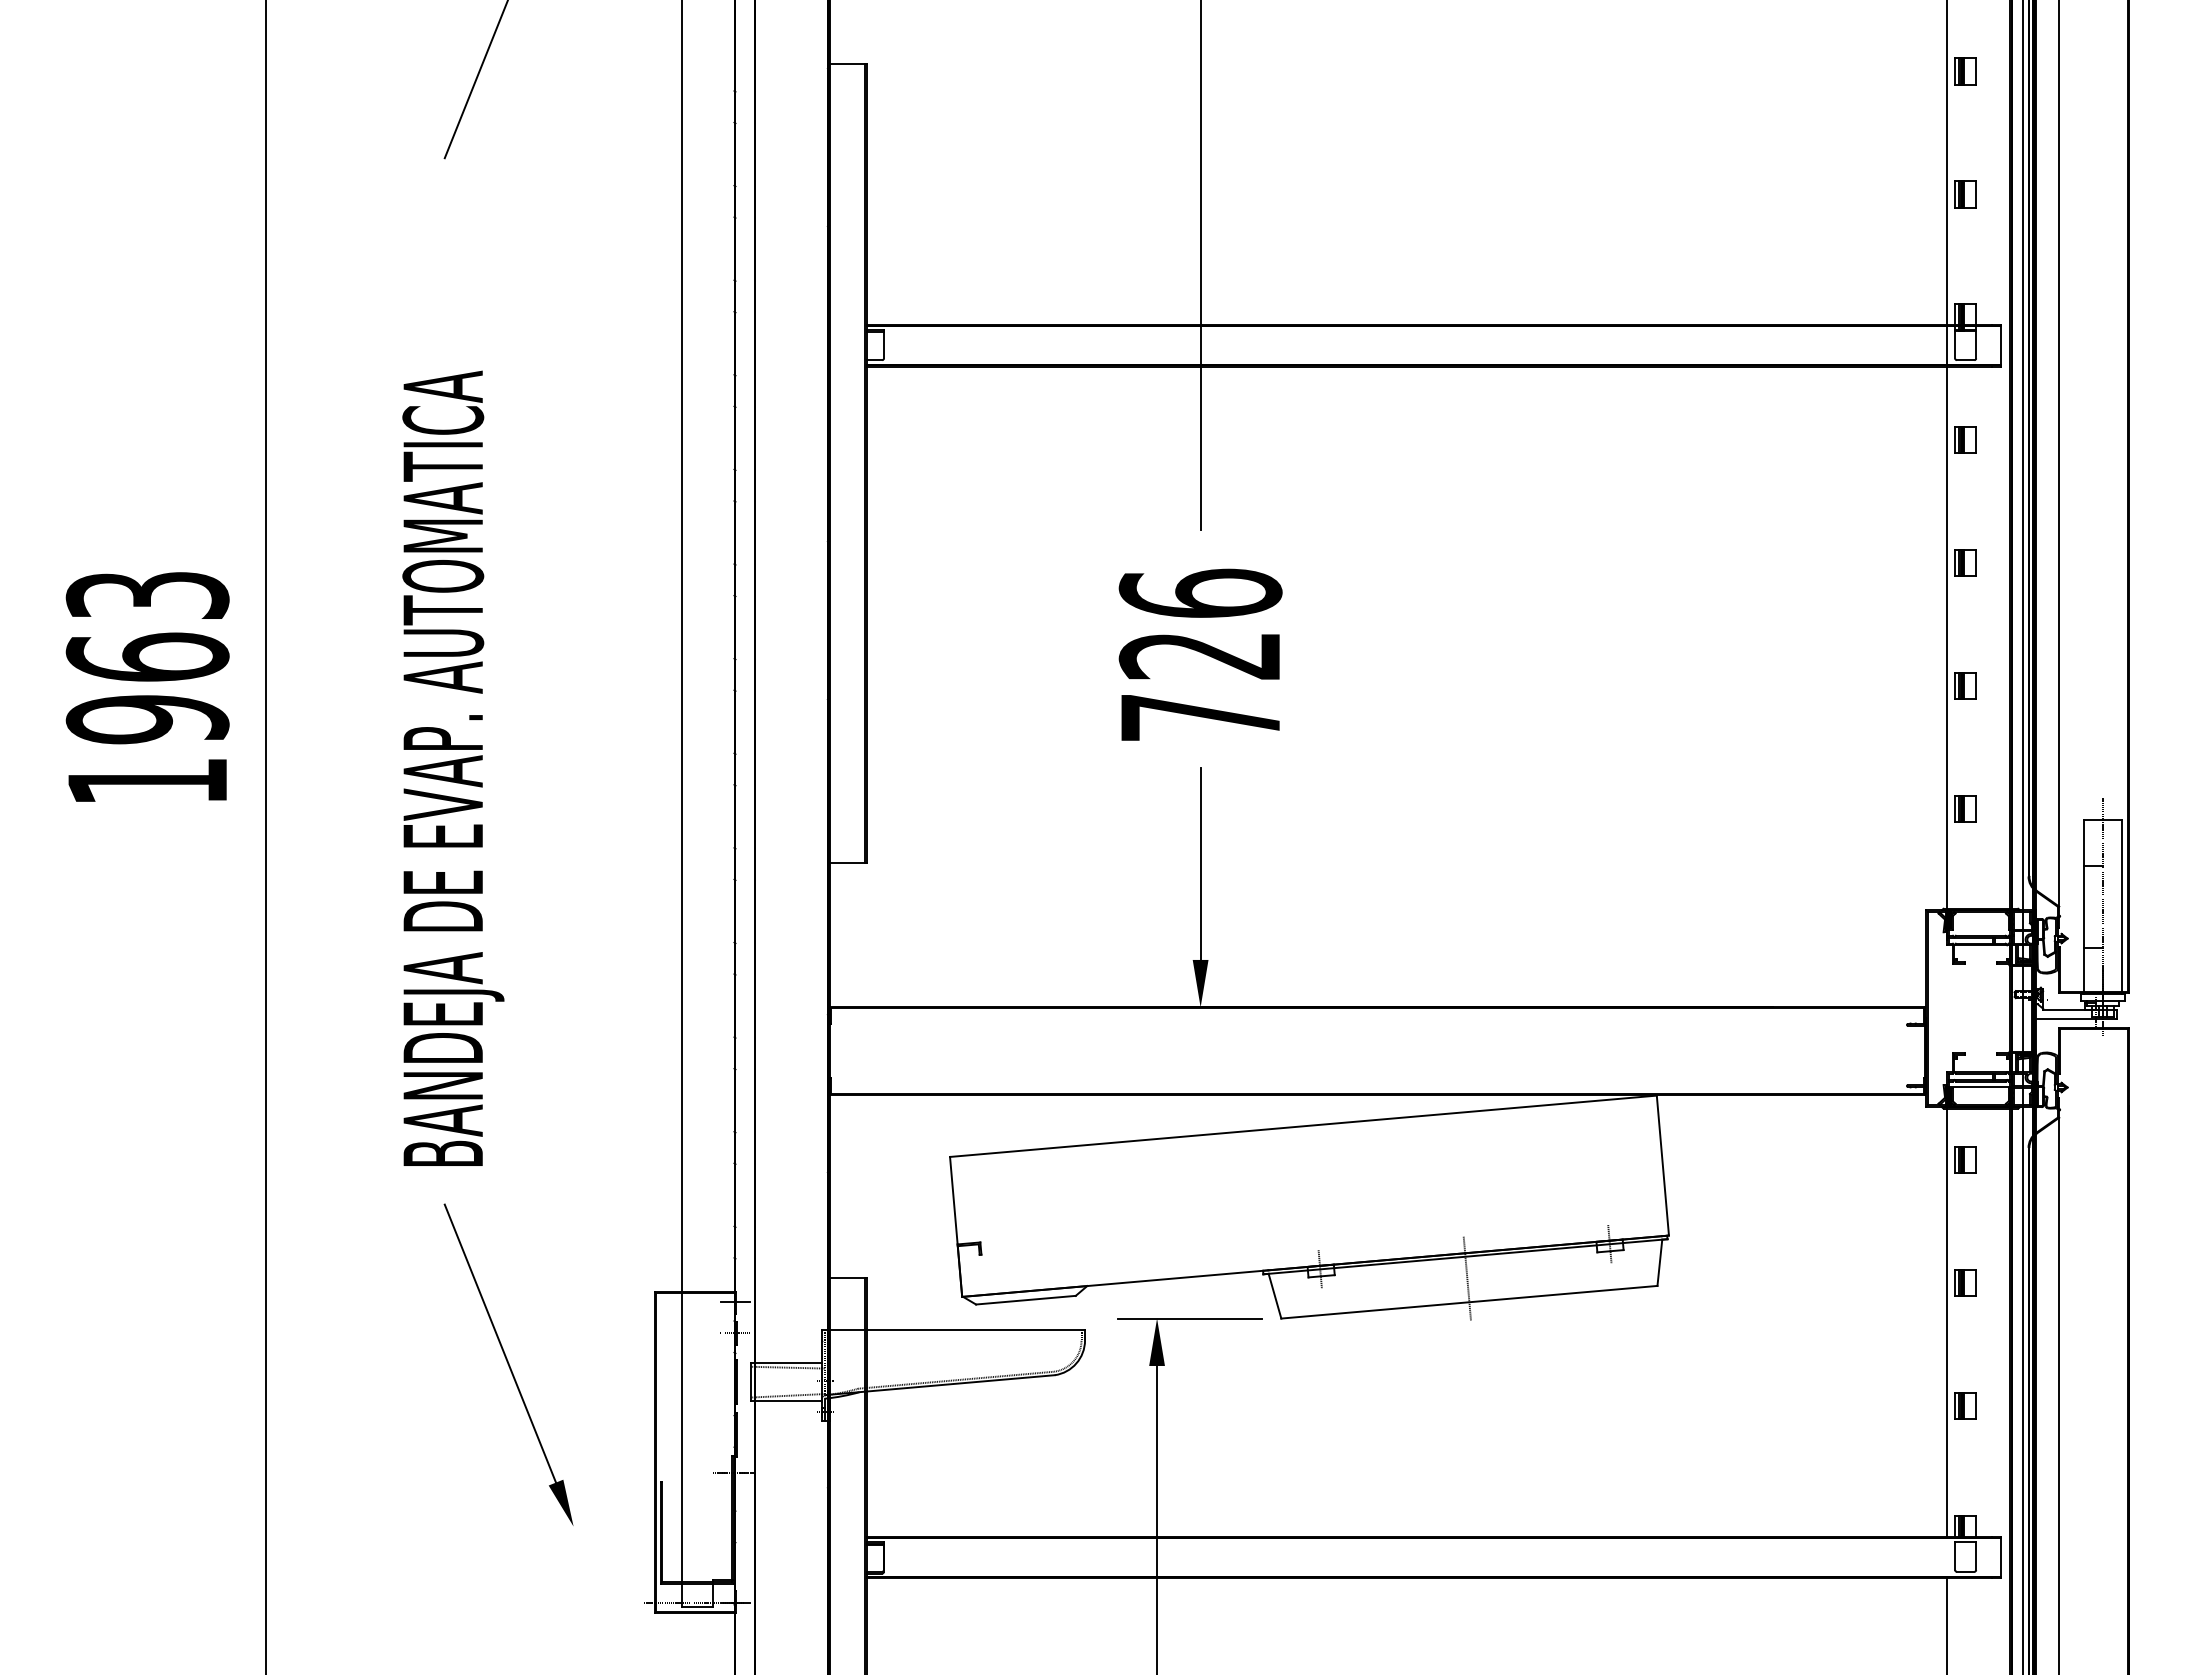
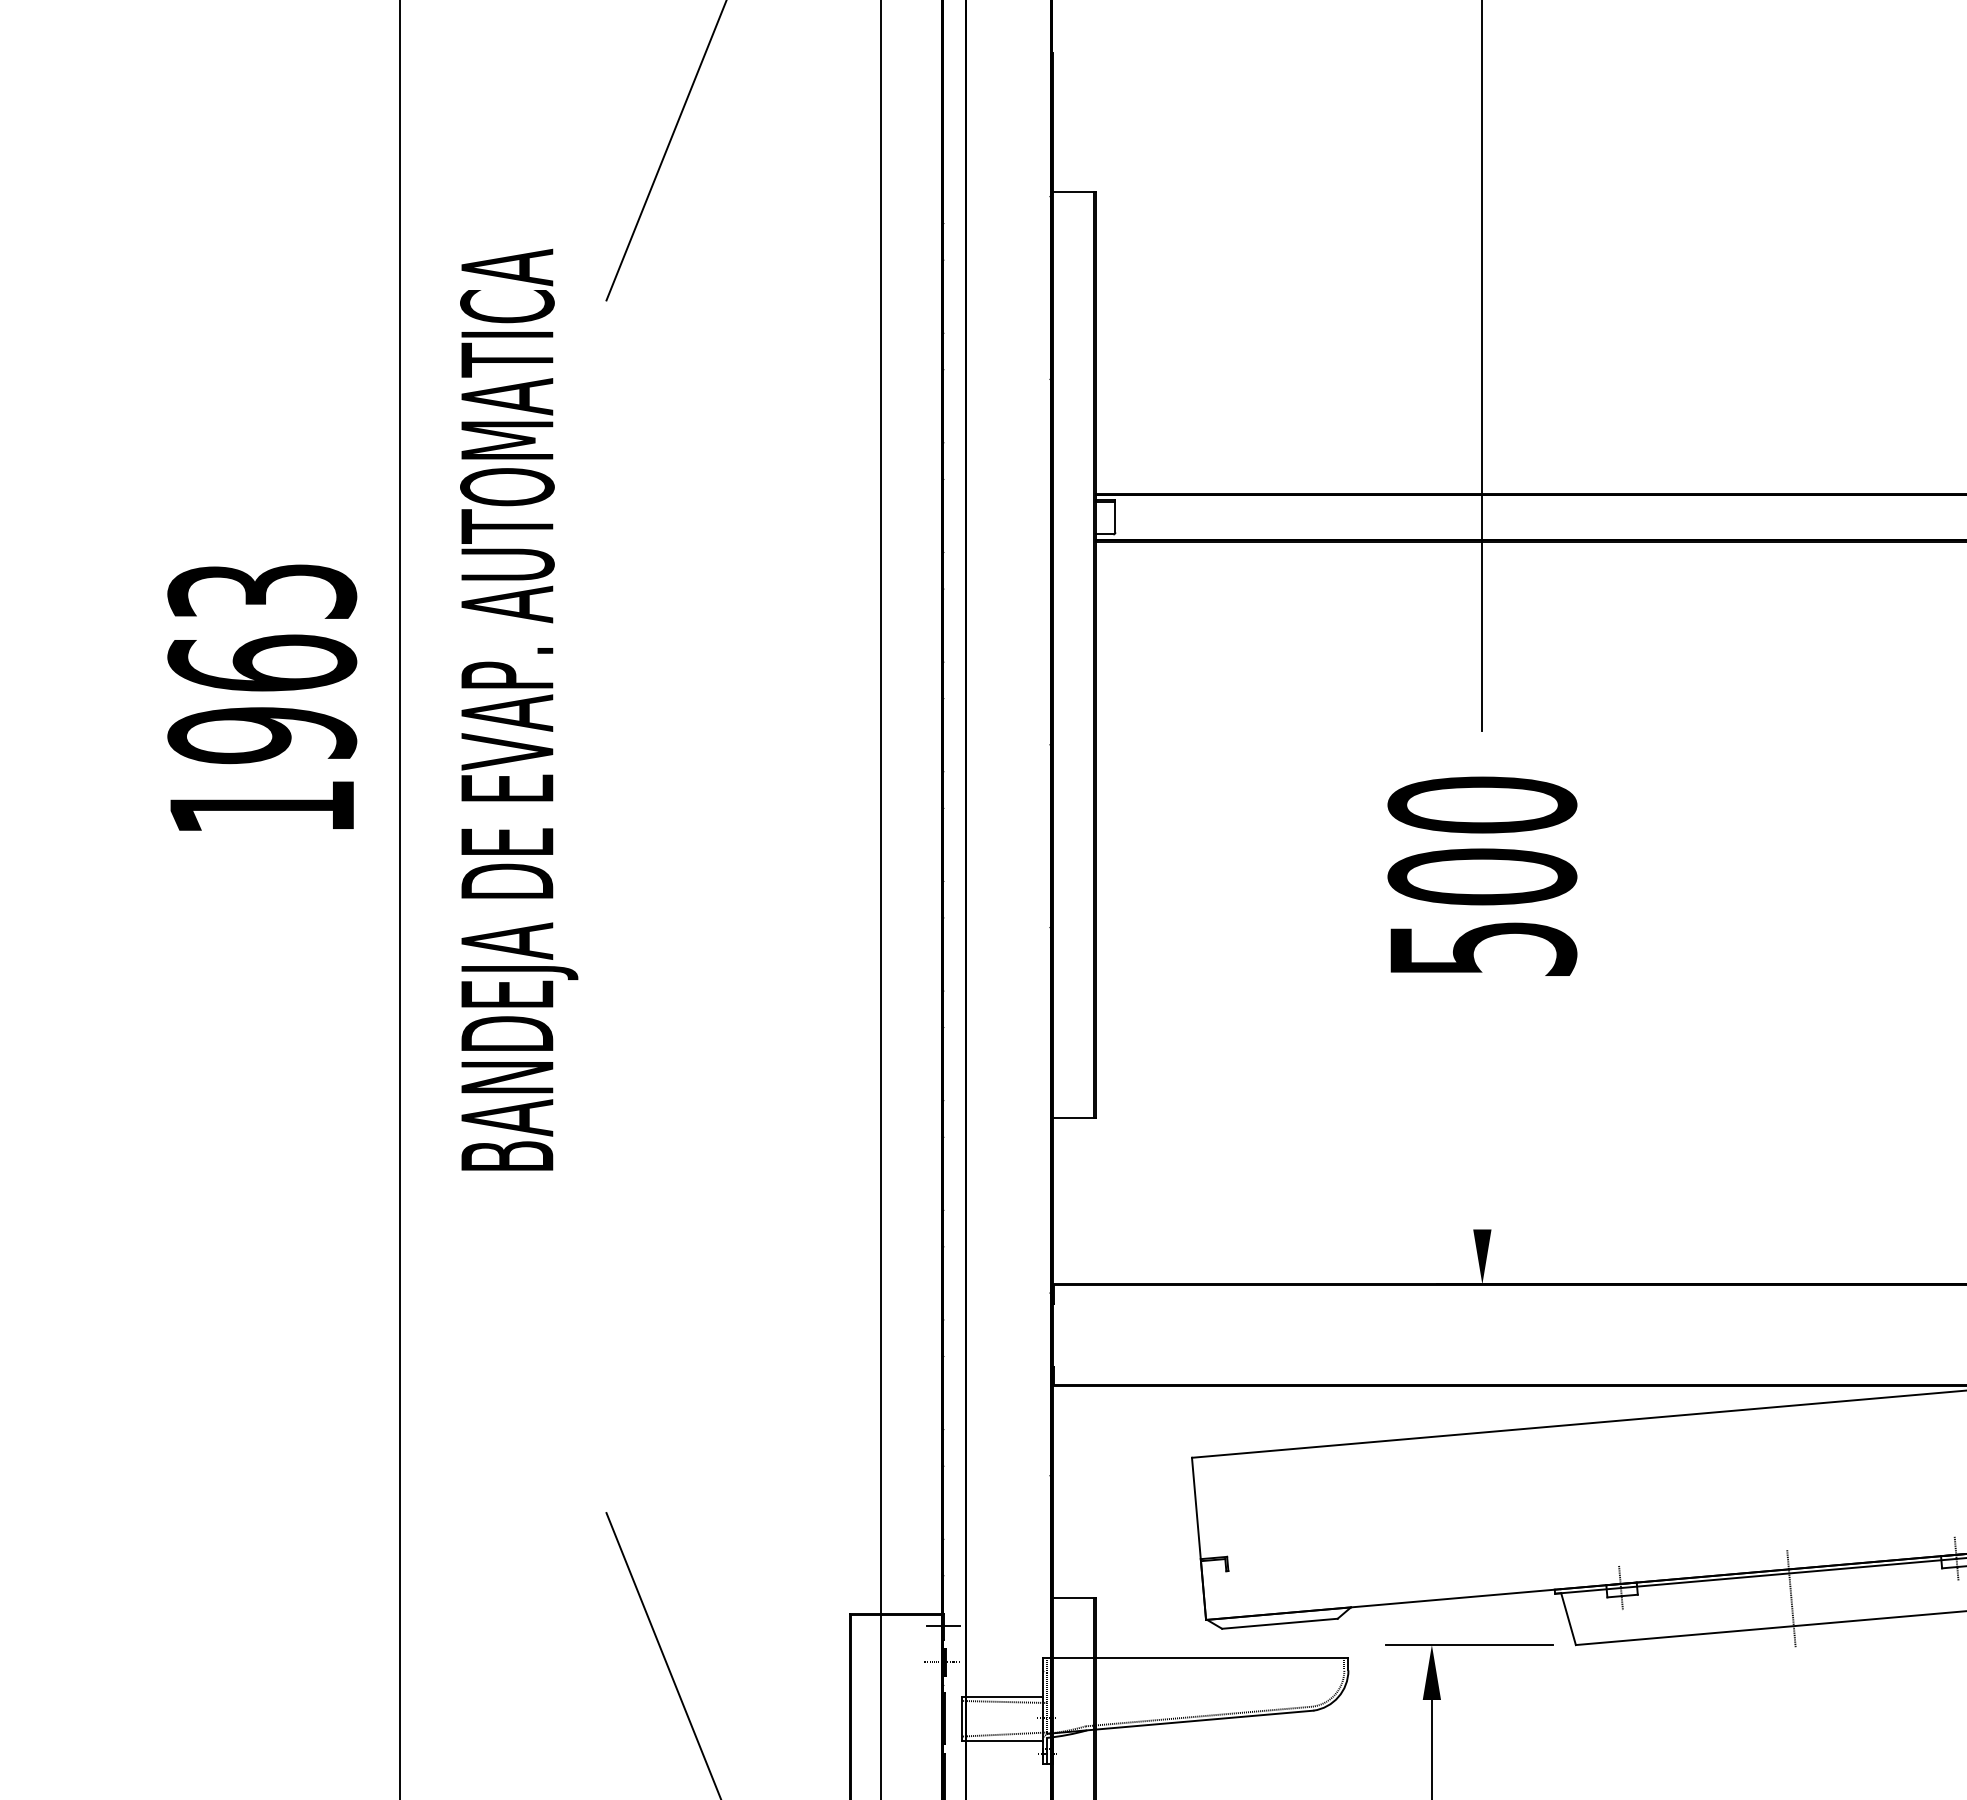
text: (1200, 654) -> (1482, 875), 726 -> 500
text: (147, 686) -> (262, 697), moved
text: (453, 767) -> (519, 708), moved
line: (1200, 863) -> (1482, 1117), removed

